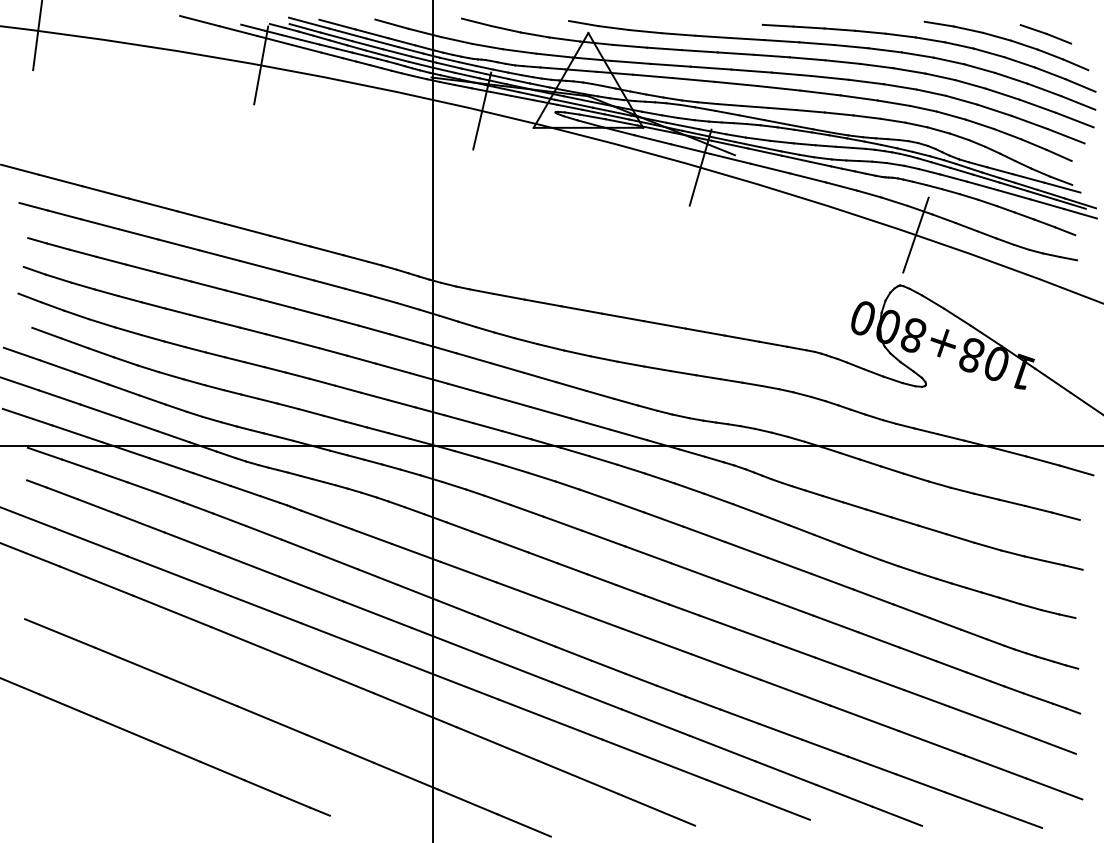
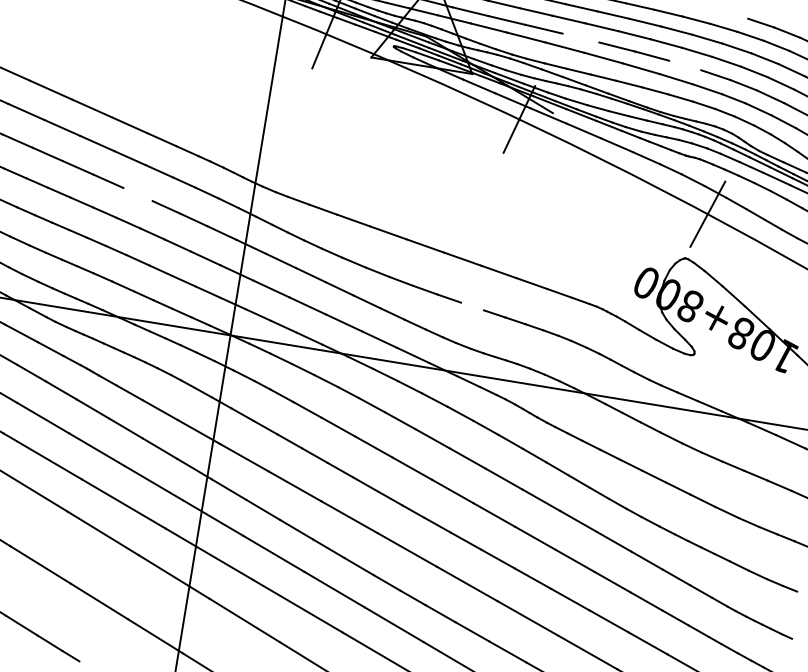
line: (751, 70) -> (580, 37), removed
line: (866, 81) -> (685, 65), removed
line: (310, 312) -> (137, 194), removed
line: (683, 373) -> (472, 306), removed

